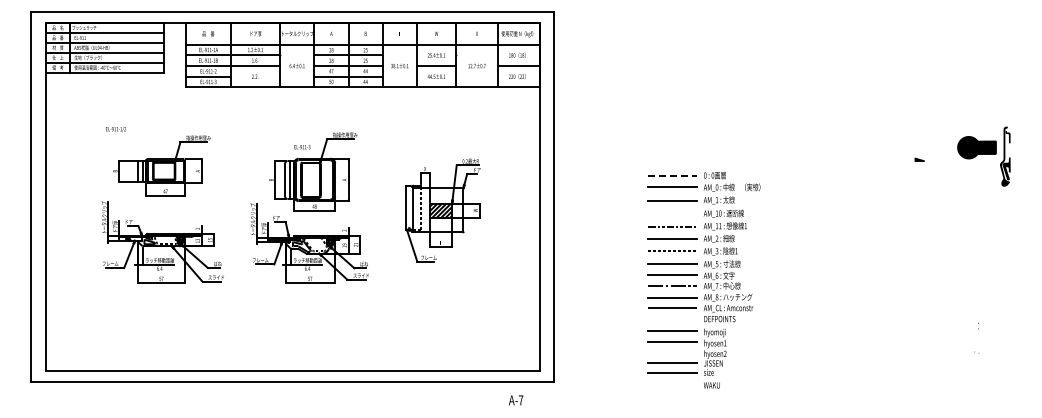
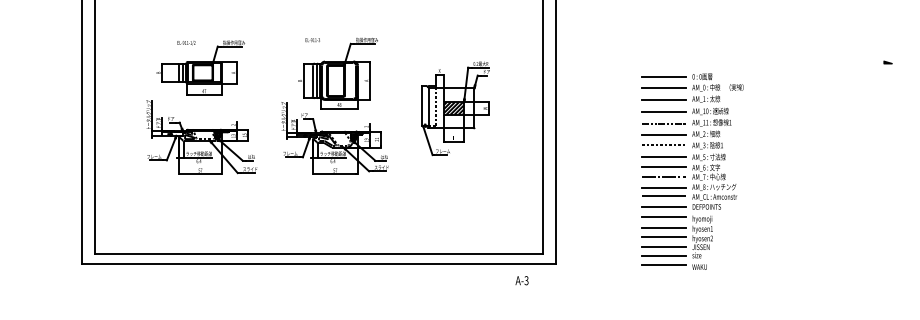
text: (115, 129) -> (186, 43), moved
text: (302, 147) -> (312, 40), moved
line: (673, 176) -> (664, 77), dashed -> solid
line: (672, 214) -> (663, 112), added
line: (672, 318) -> (663, 206), added
line: (672, 352) -> (663, 237), added
line: (672, 383) -> (663, 265), added
text: (520, 400) -> (526, 280), A-7 -> A-3

